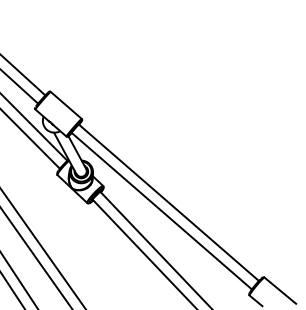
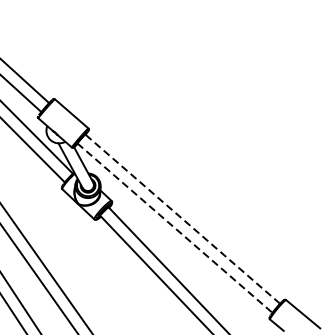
line: (168, 202) -> (182, 218), solid -> dashed
line: (162, 211) -> (175, 228), solid -> dashed

